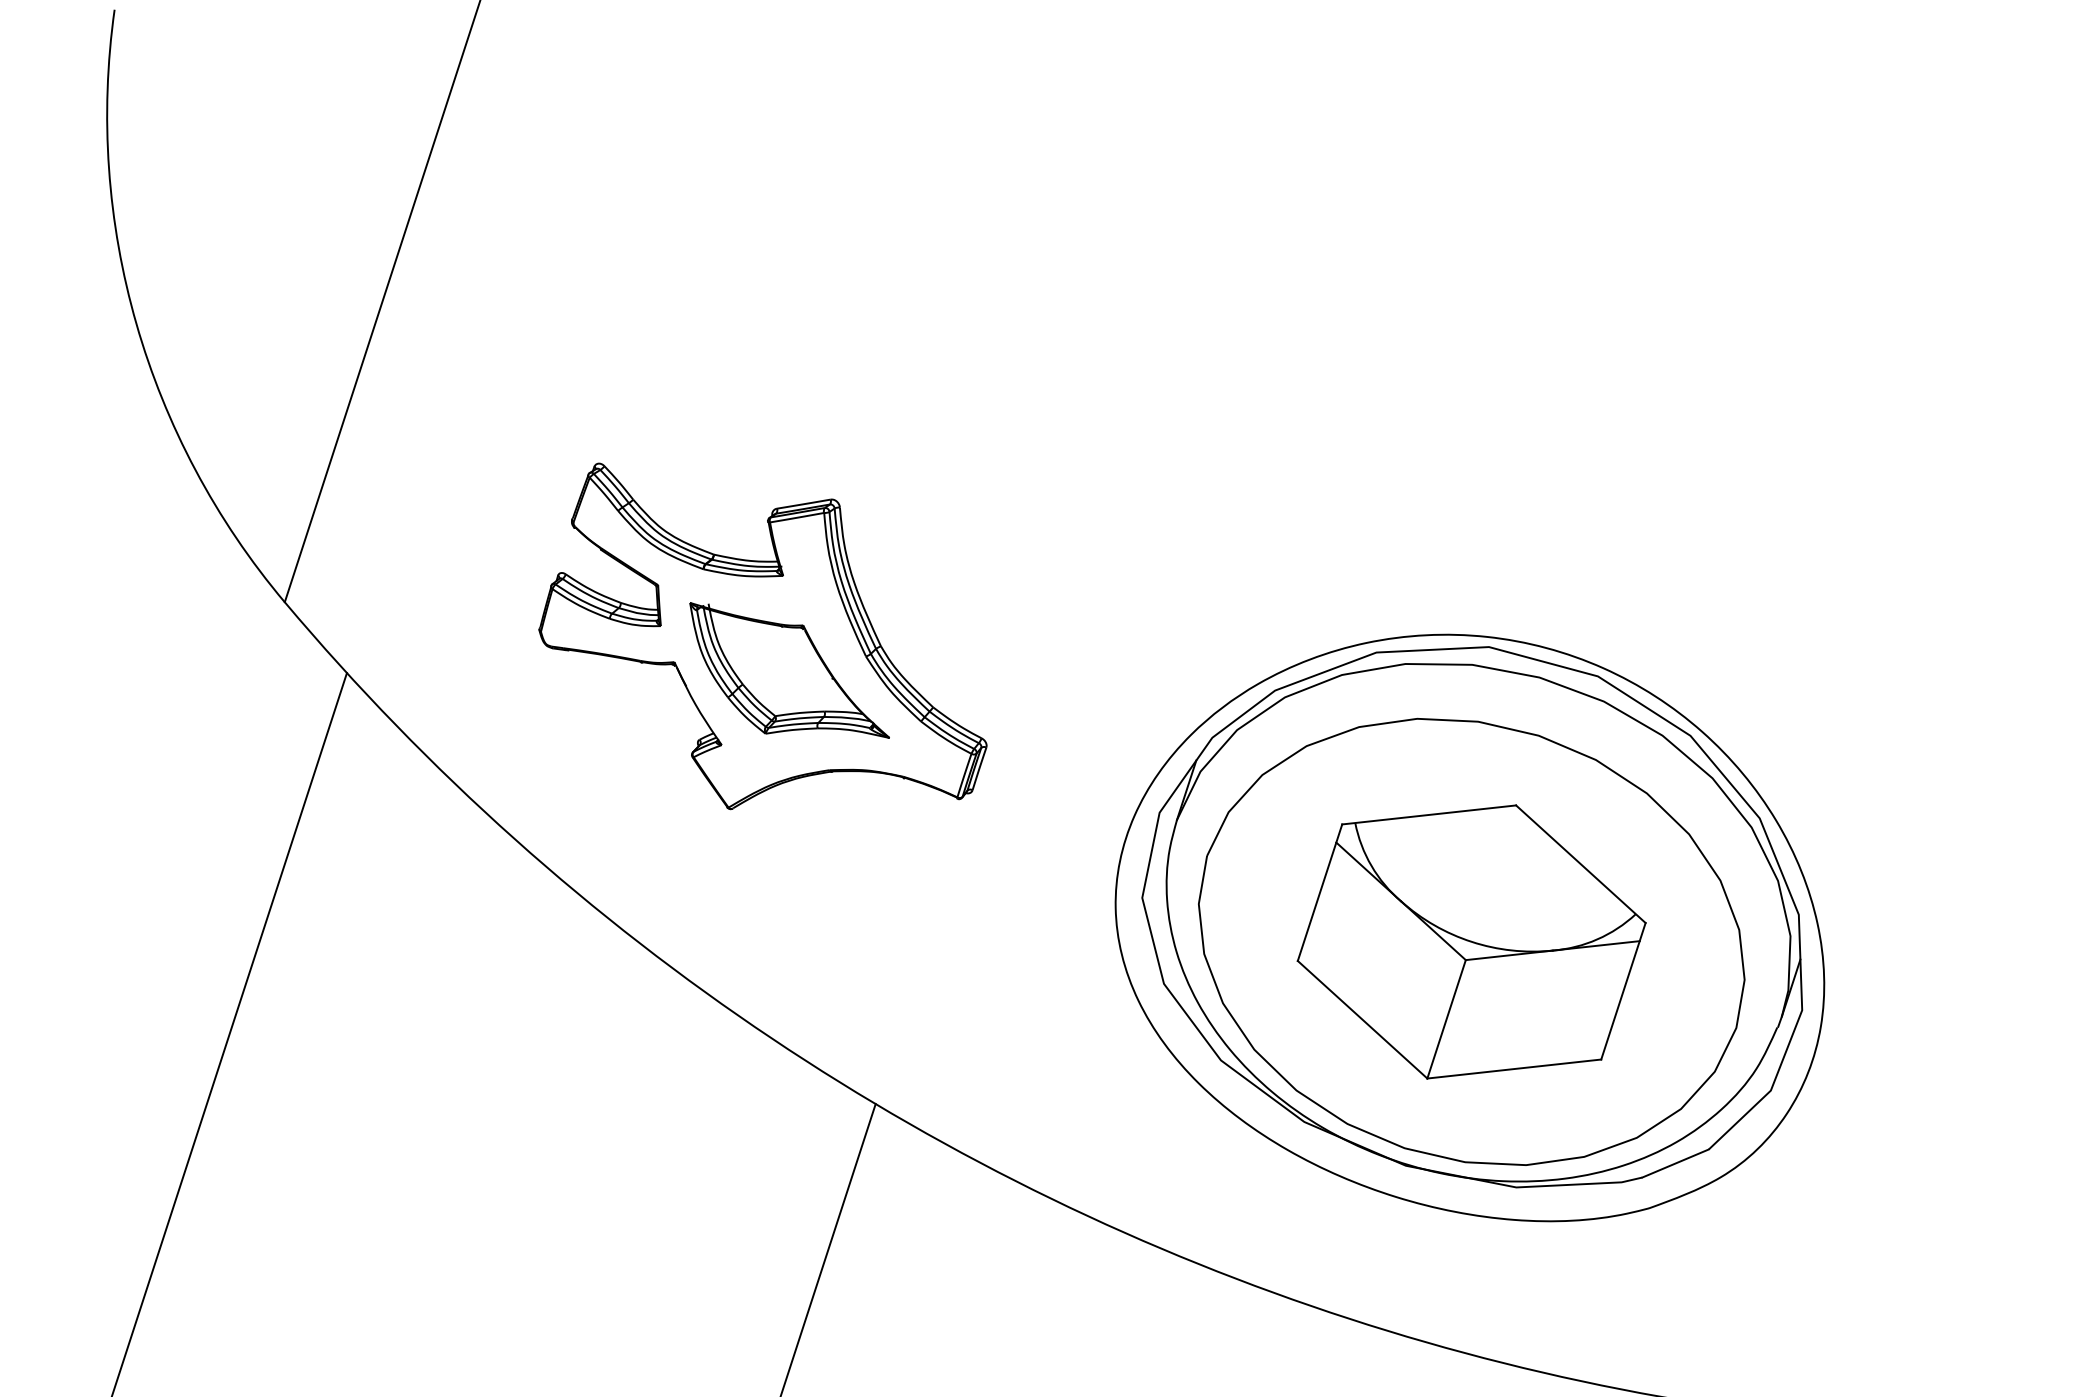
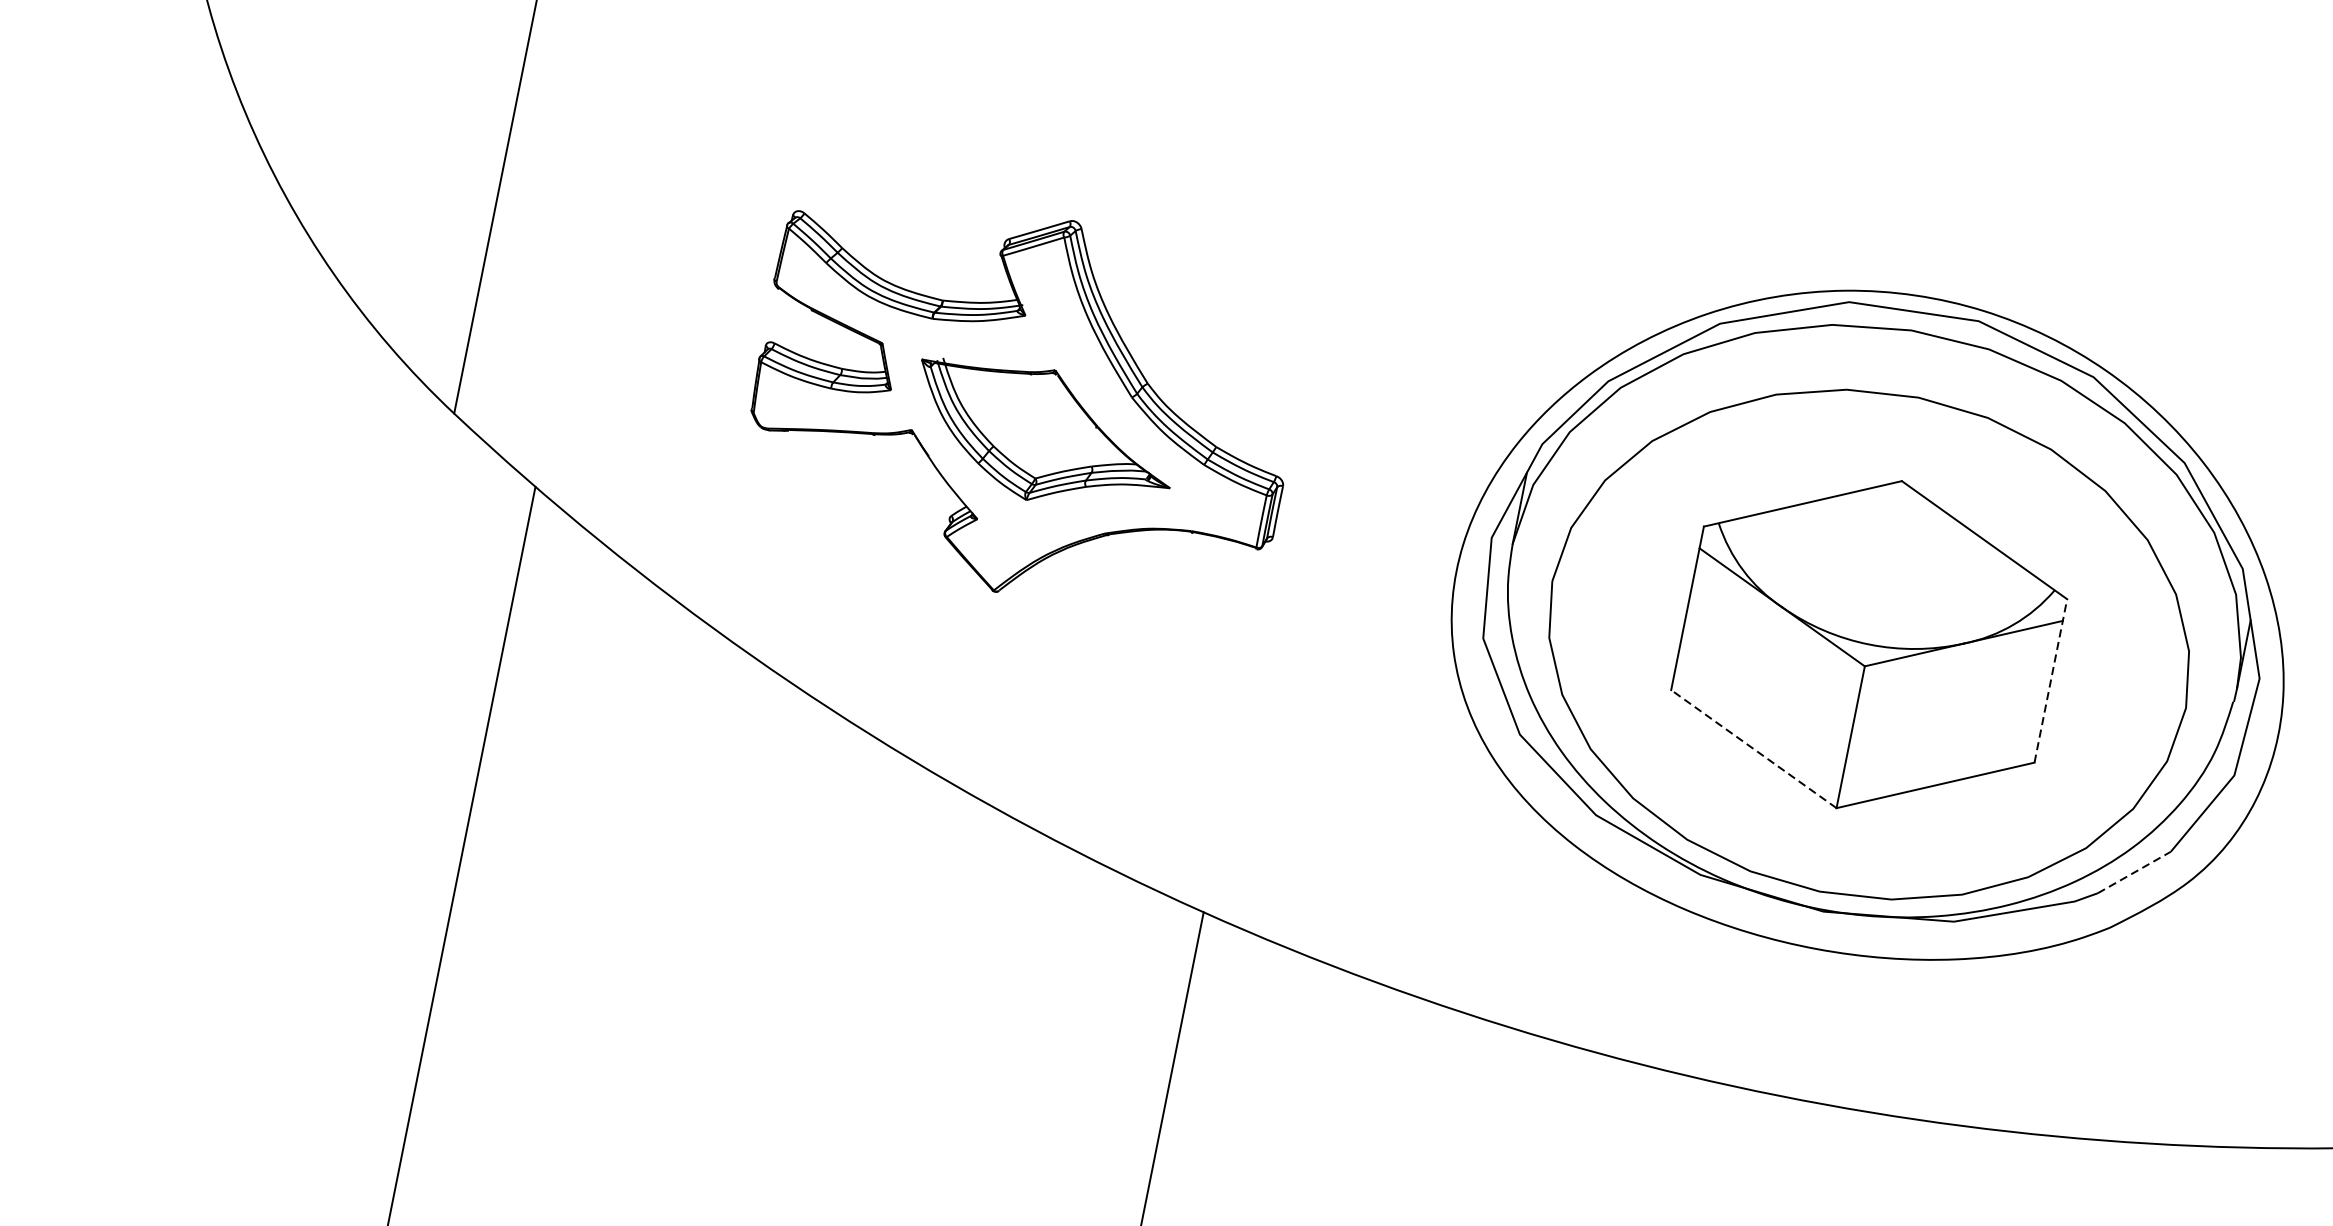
line: (1623, 991) -> (2050, 681), solid -> dashed
line: (1362, 1019) -> (1753, 748), solid -> dashed
line: (1676, 1163) -> (2135, 872), solid -> dashed

